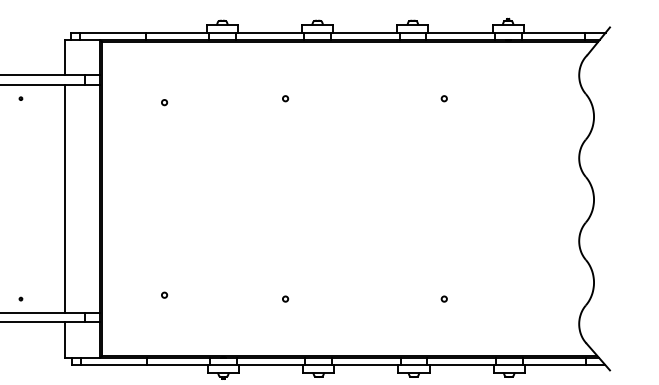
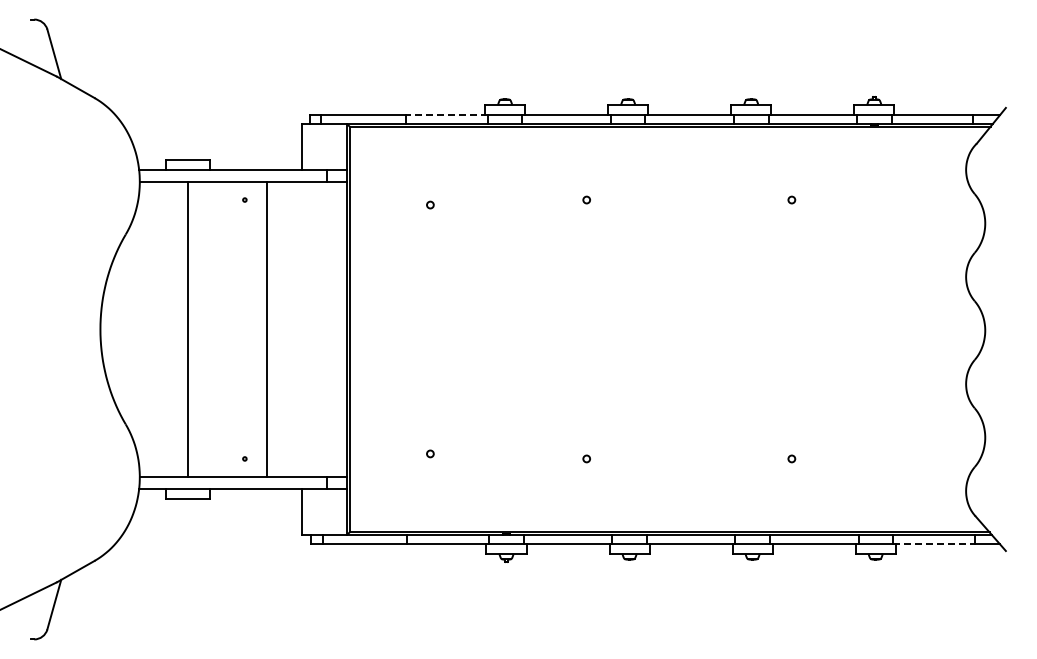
line: (177, 32) -> (446, 114), solid -> dashed
line: (64, 198) -> (266, 329), moved
line: (553, 365) -> (933, 544), solid -> dashed

